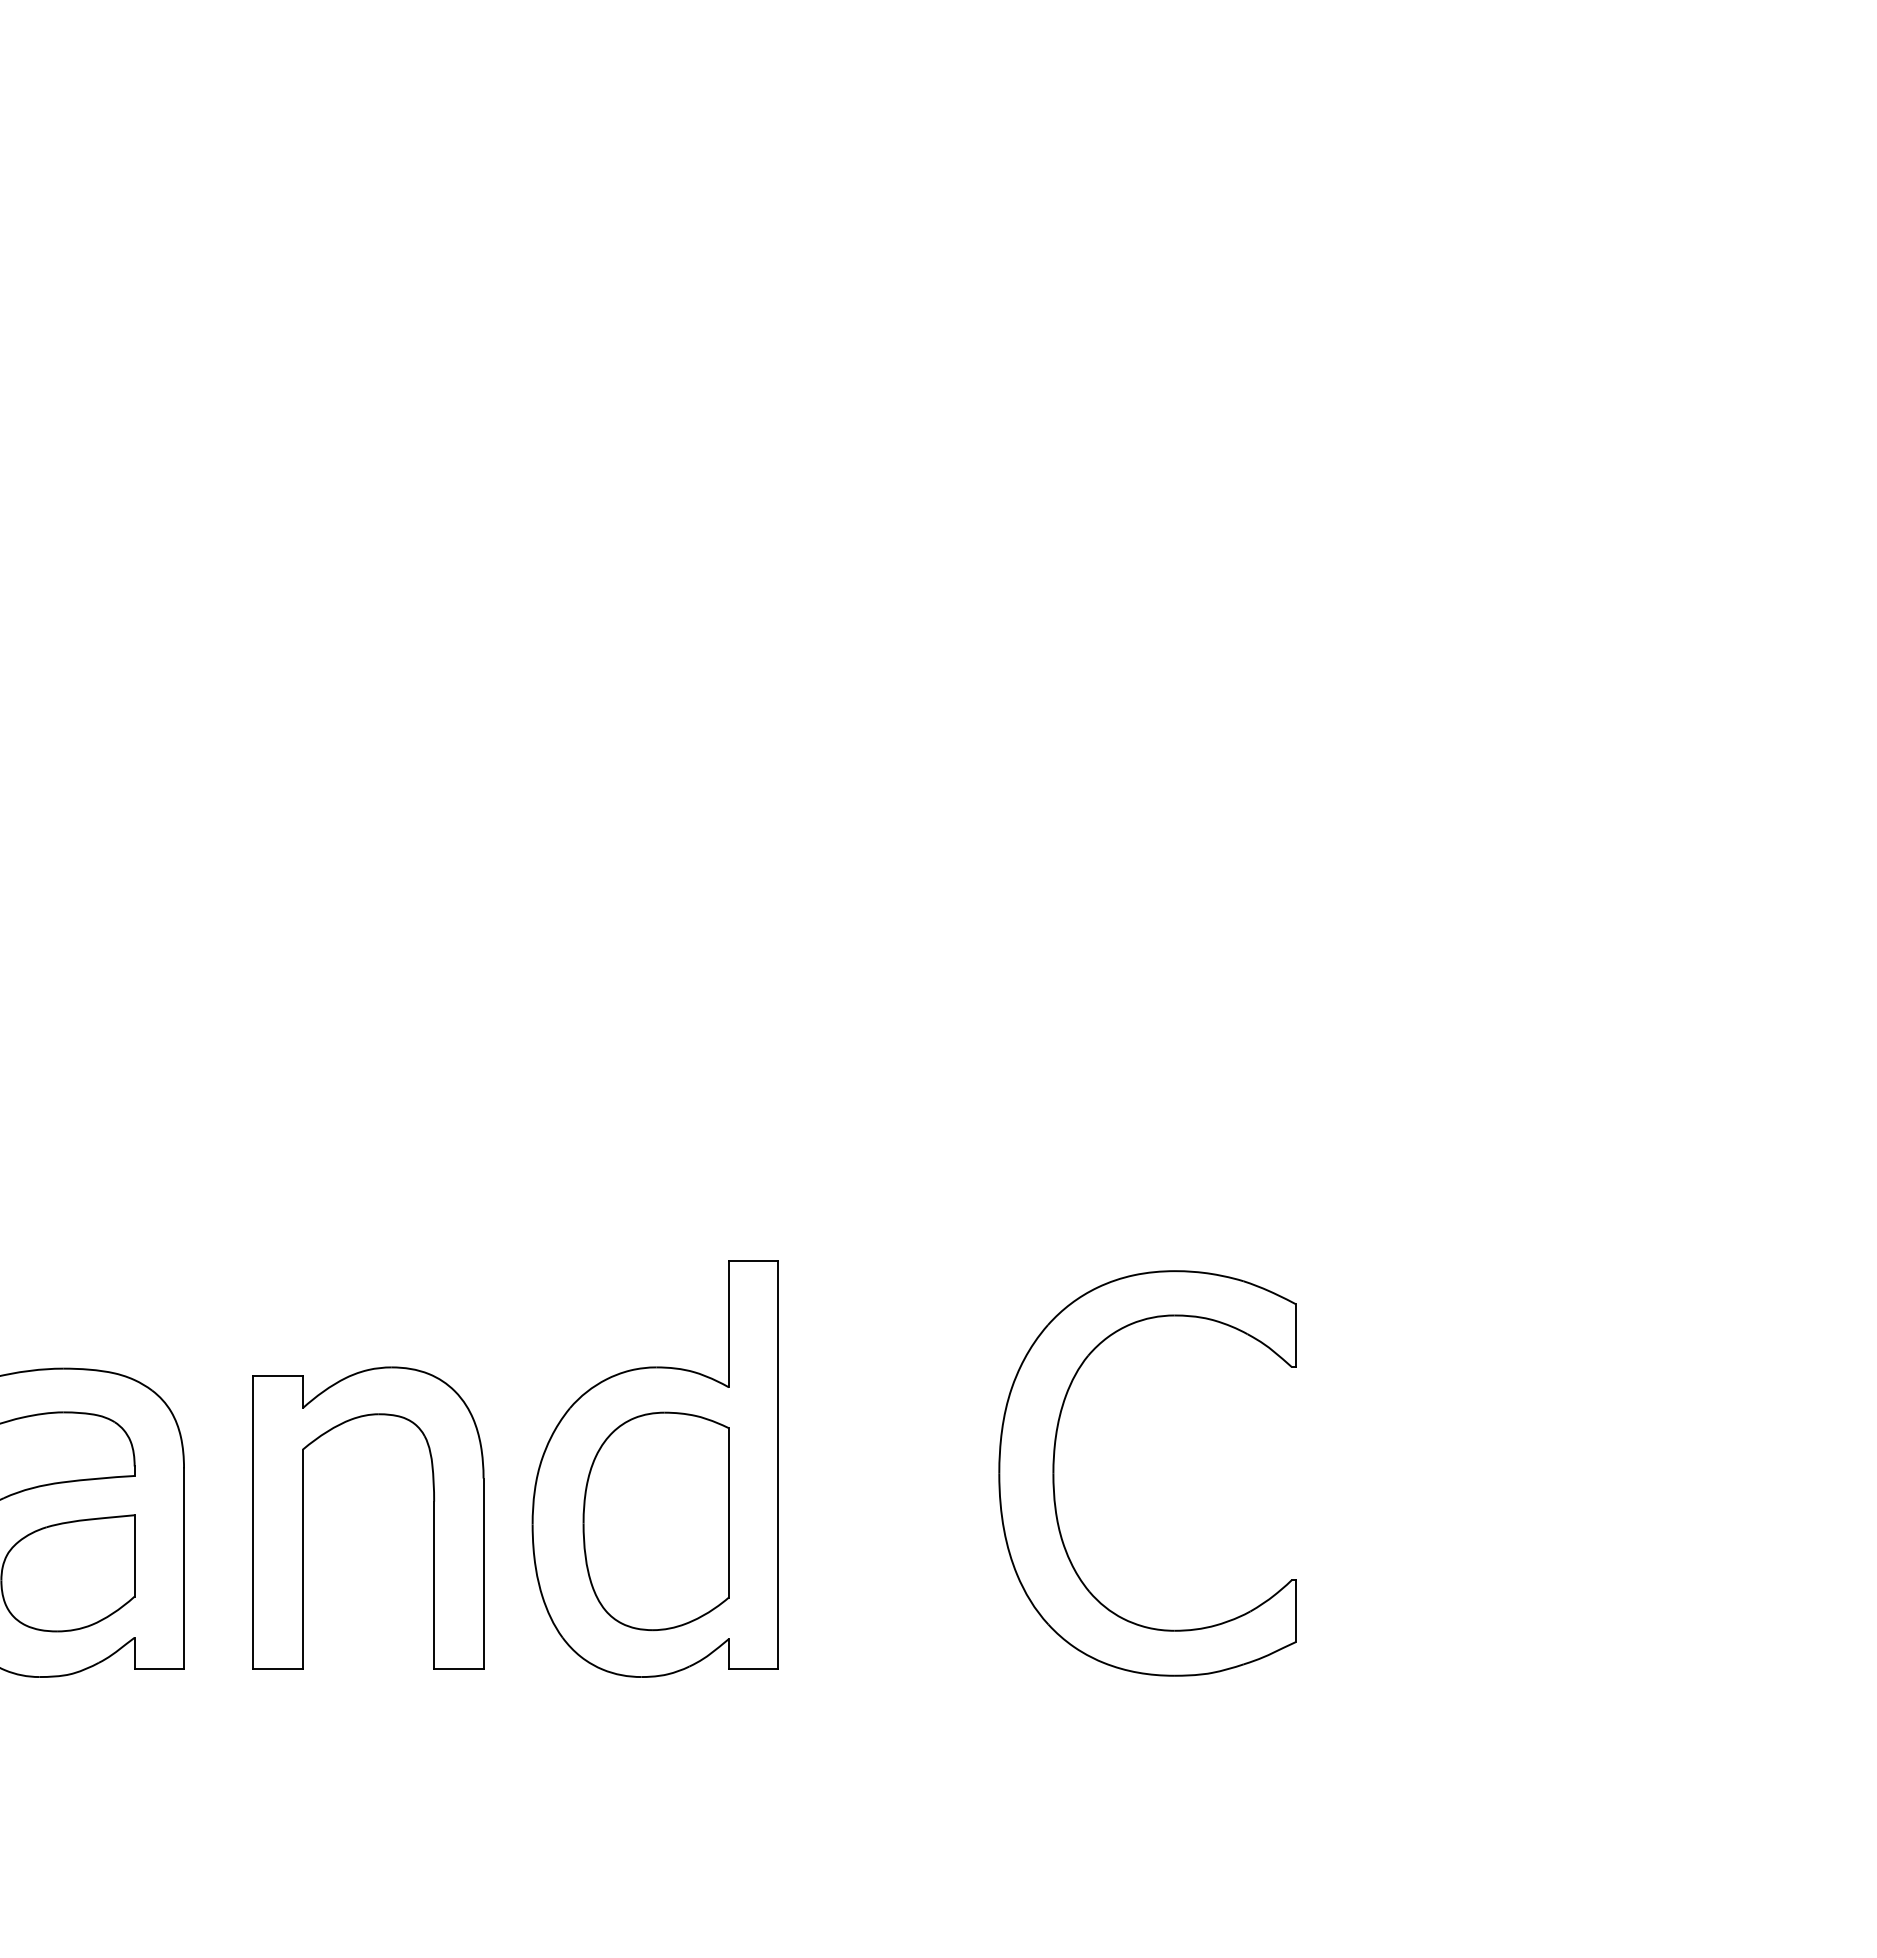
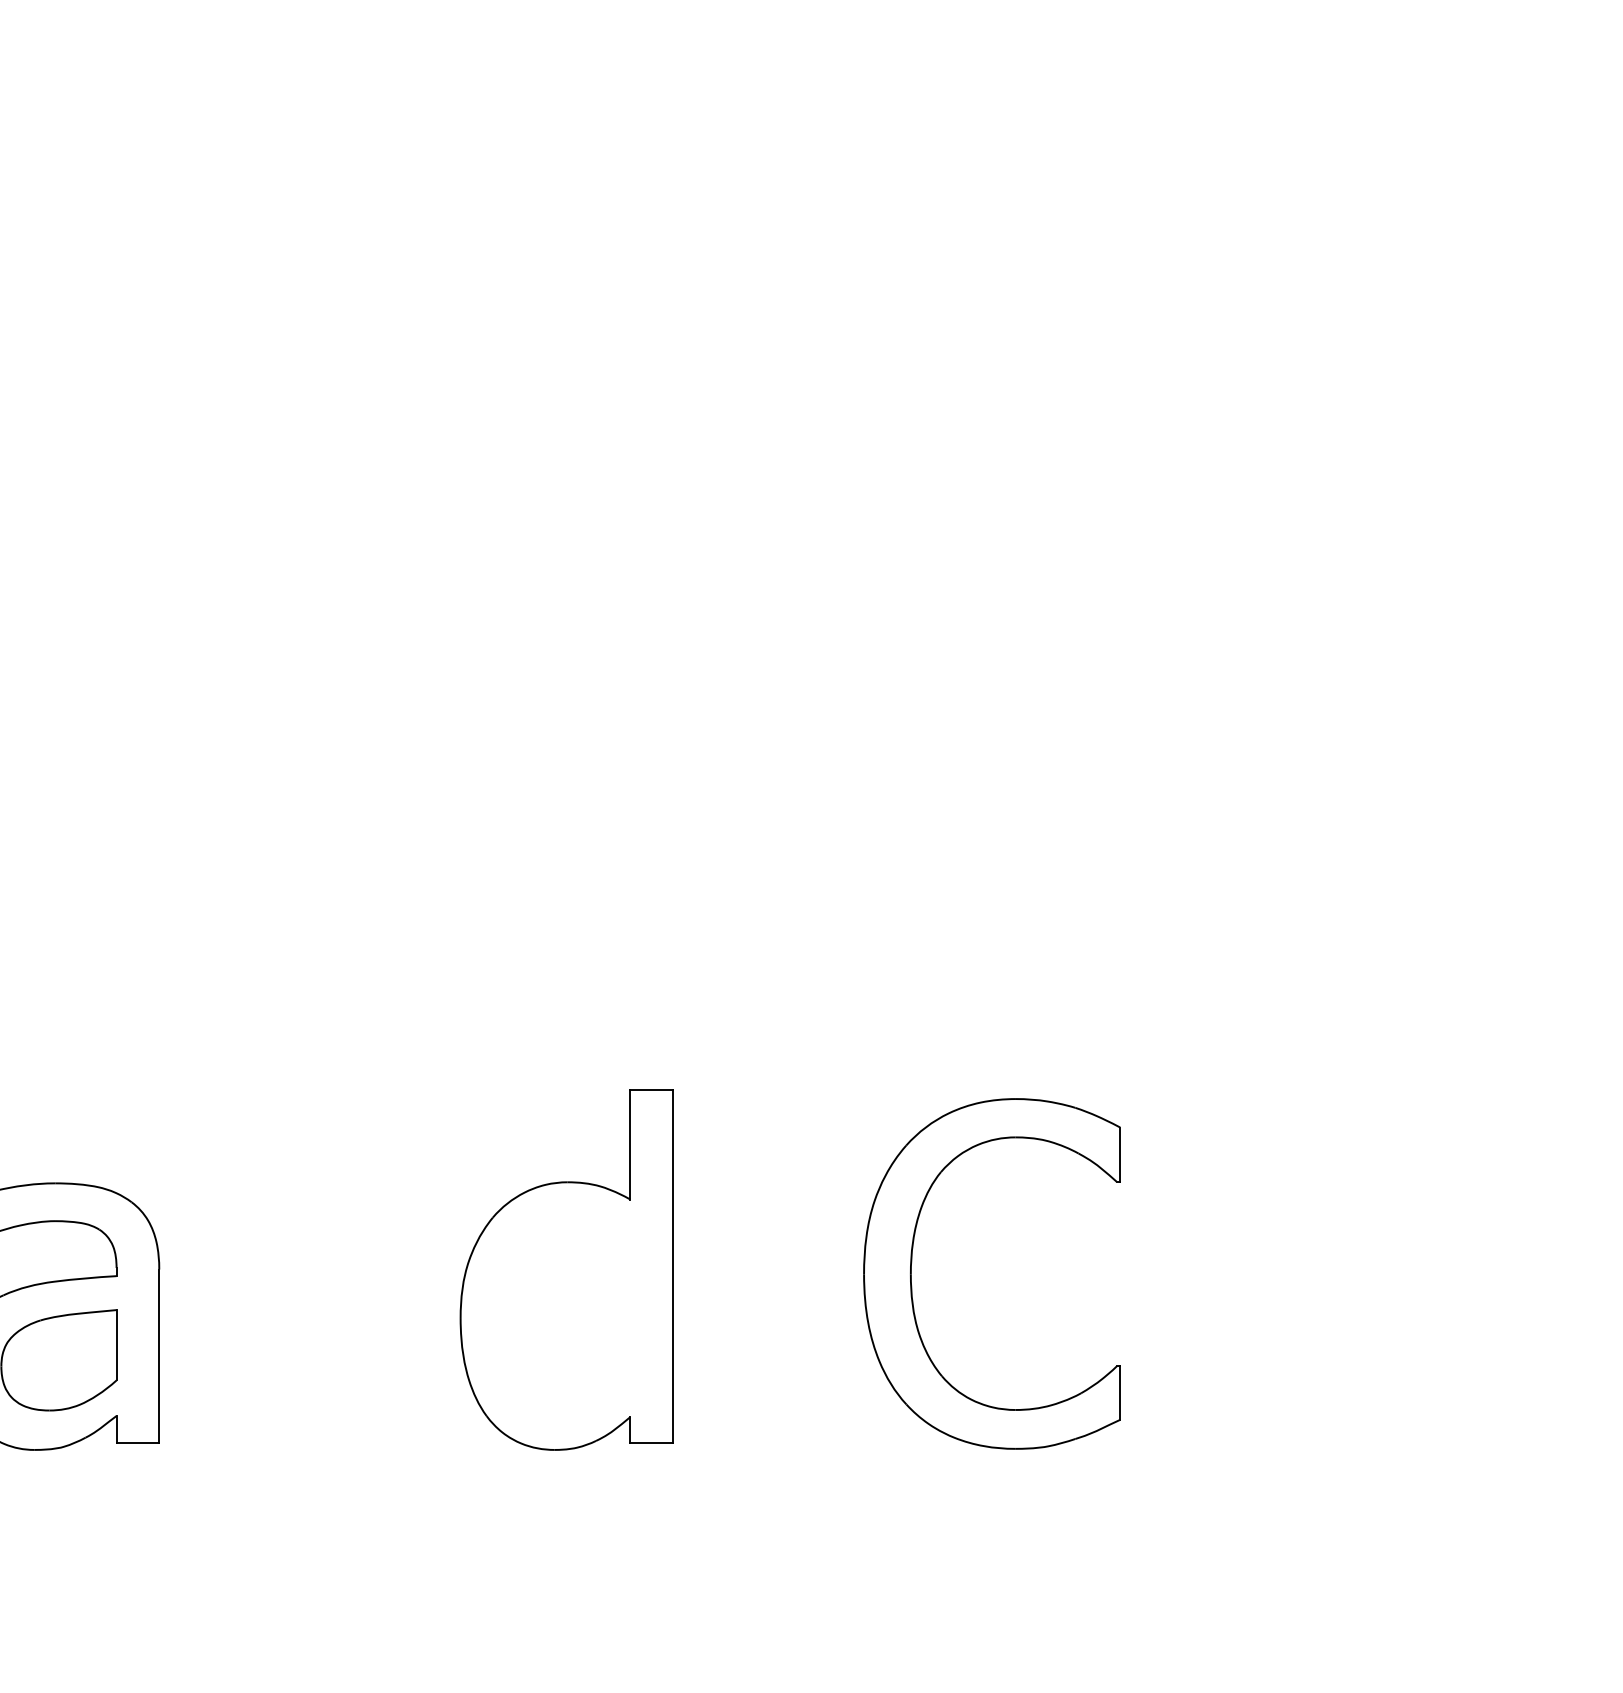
part: (303, 1517) -> (262, 1312), removed
part: (655, 1521) -> (566, 1315), removed

